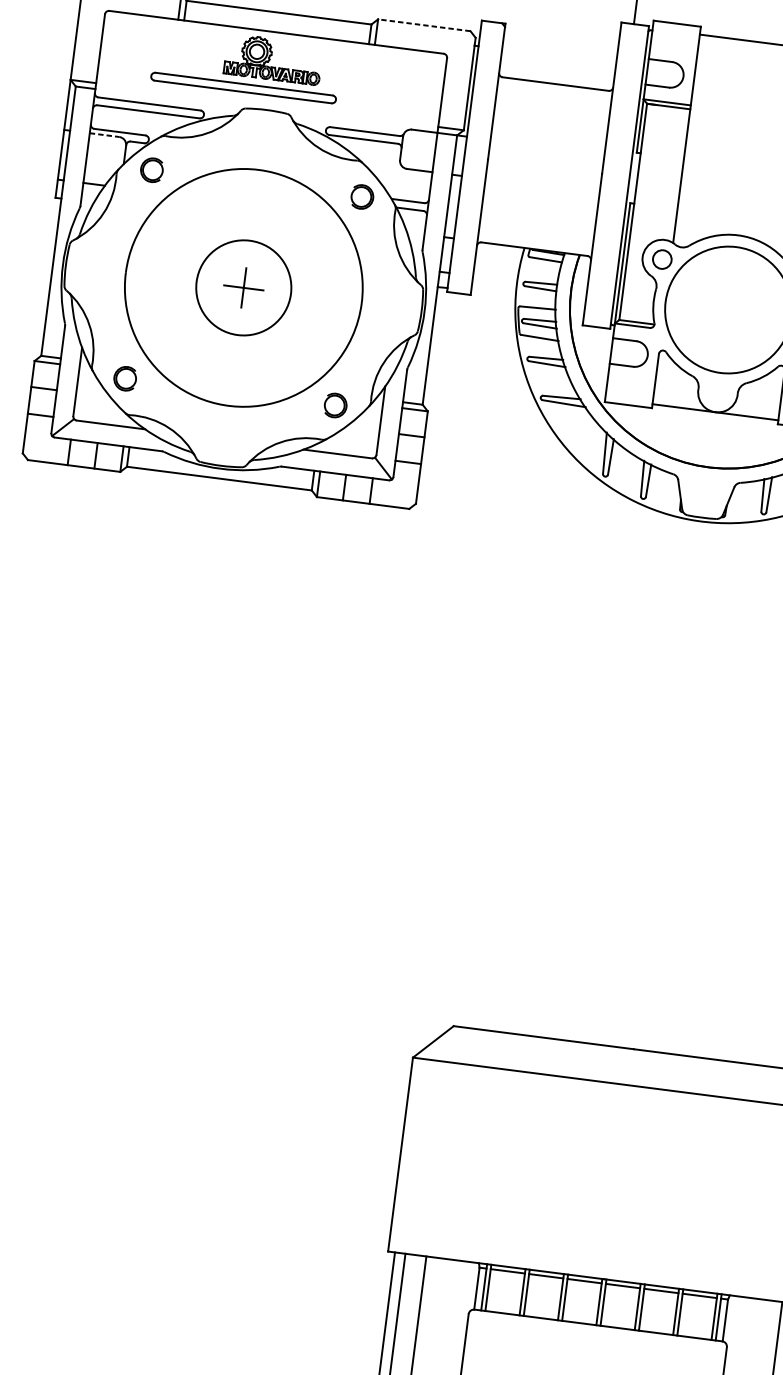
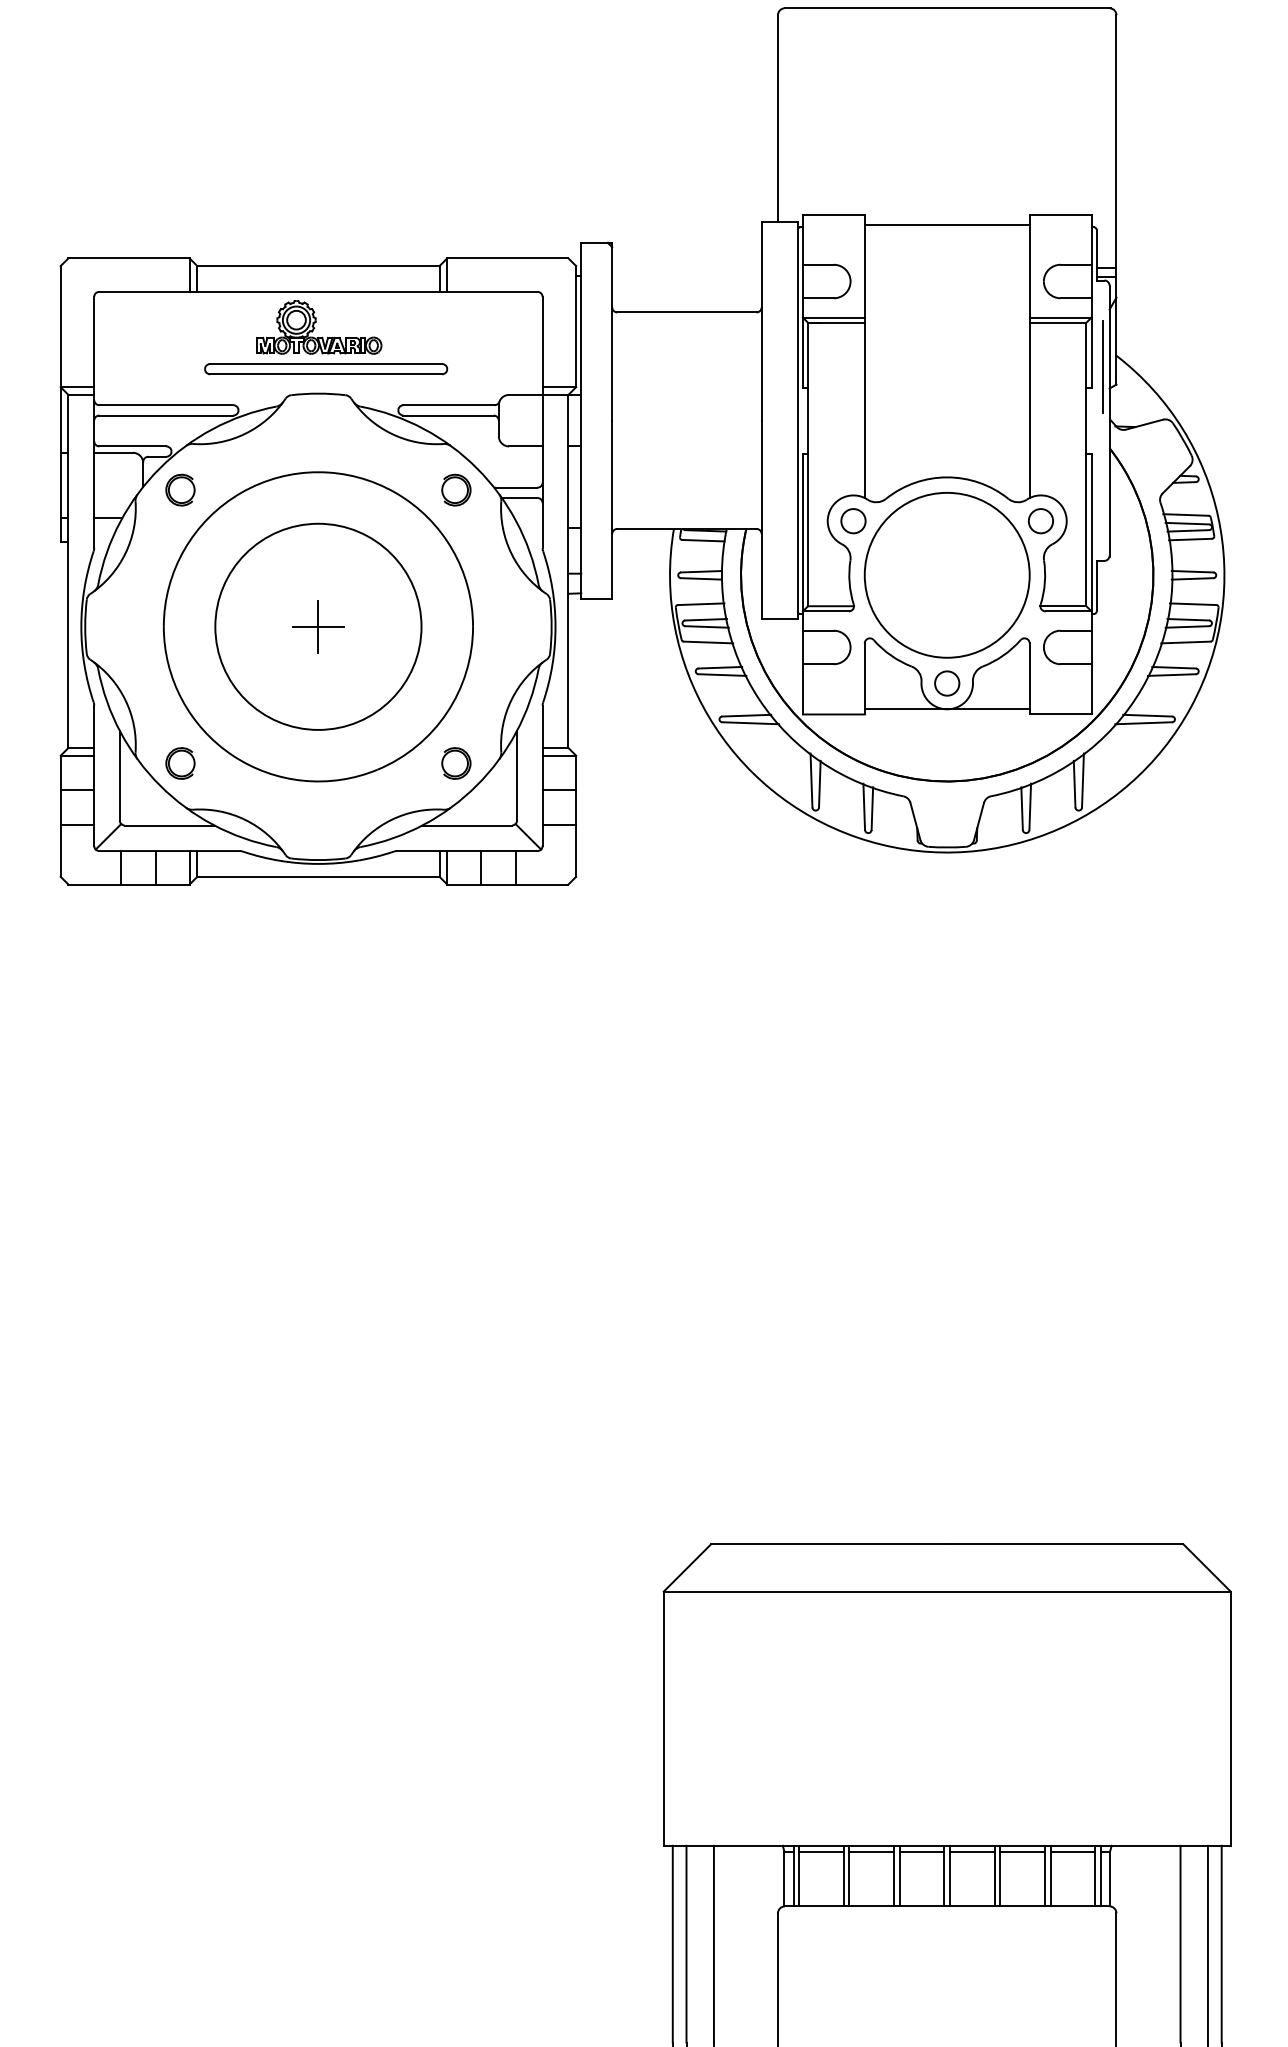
line: (424, 25) -> (507, 258), dashed -> solid
part: (243, 88) -> (326, 369), moved
line: (105, 134) -> (114, 452), dashed -> solid
circle: (243, 287) -> (318, 626), size x1.67
circle: (718, 392) -> (947, 683), added

